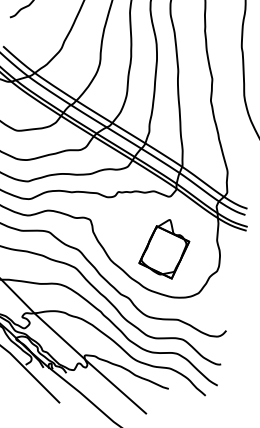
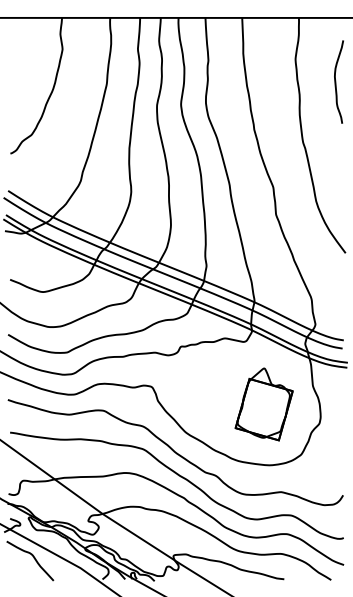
part: (164, 248) -> (263, 404), moved

